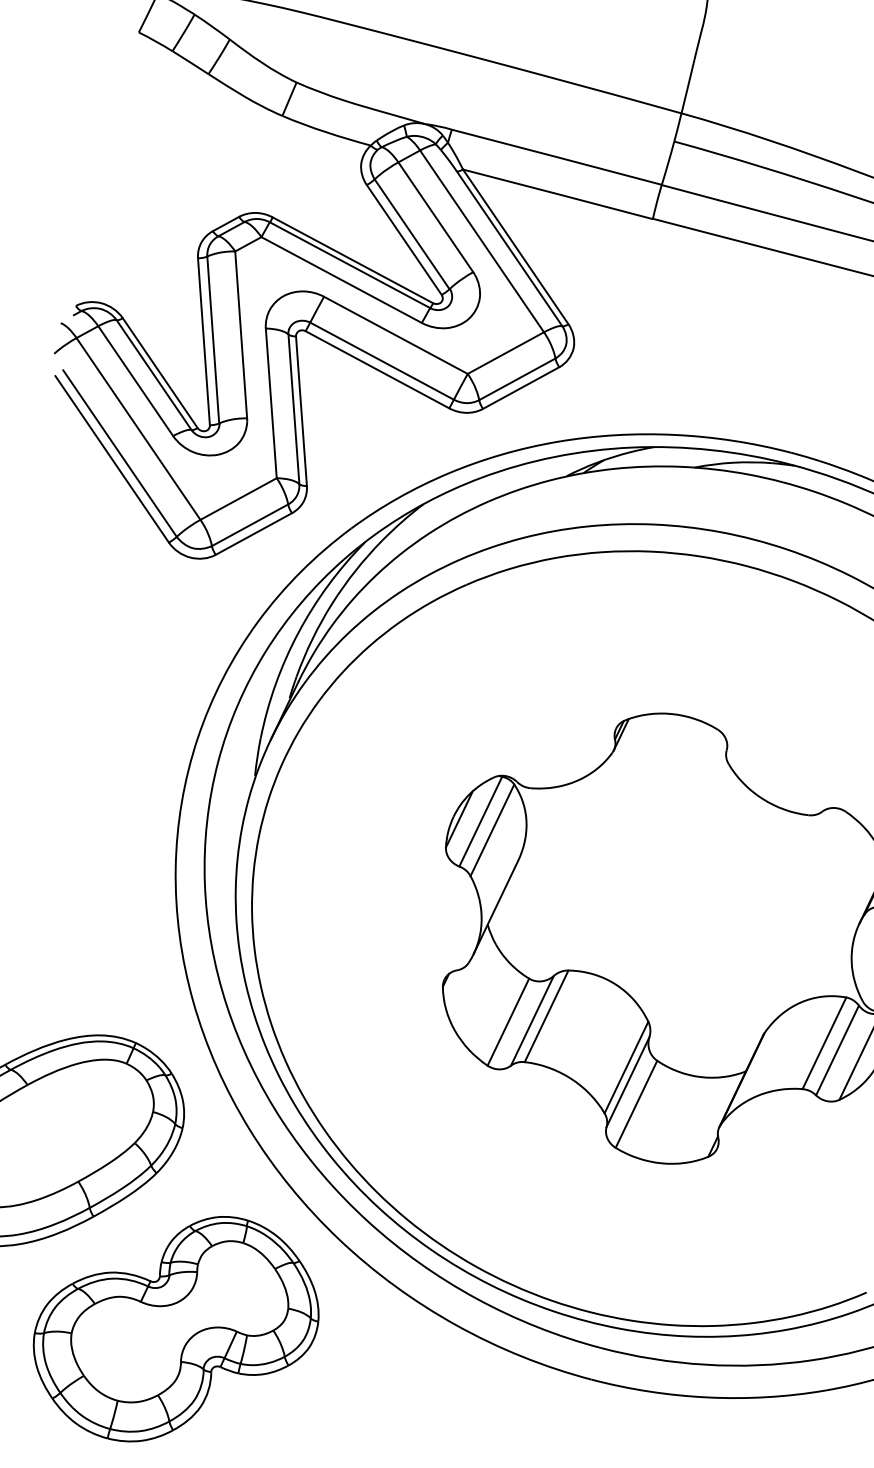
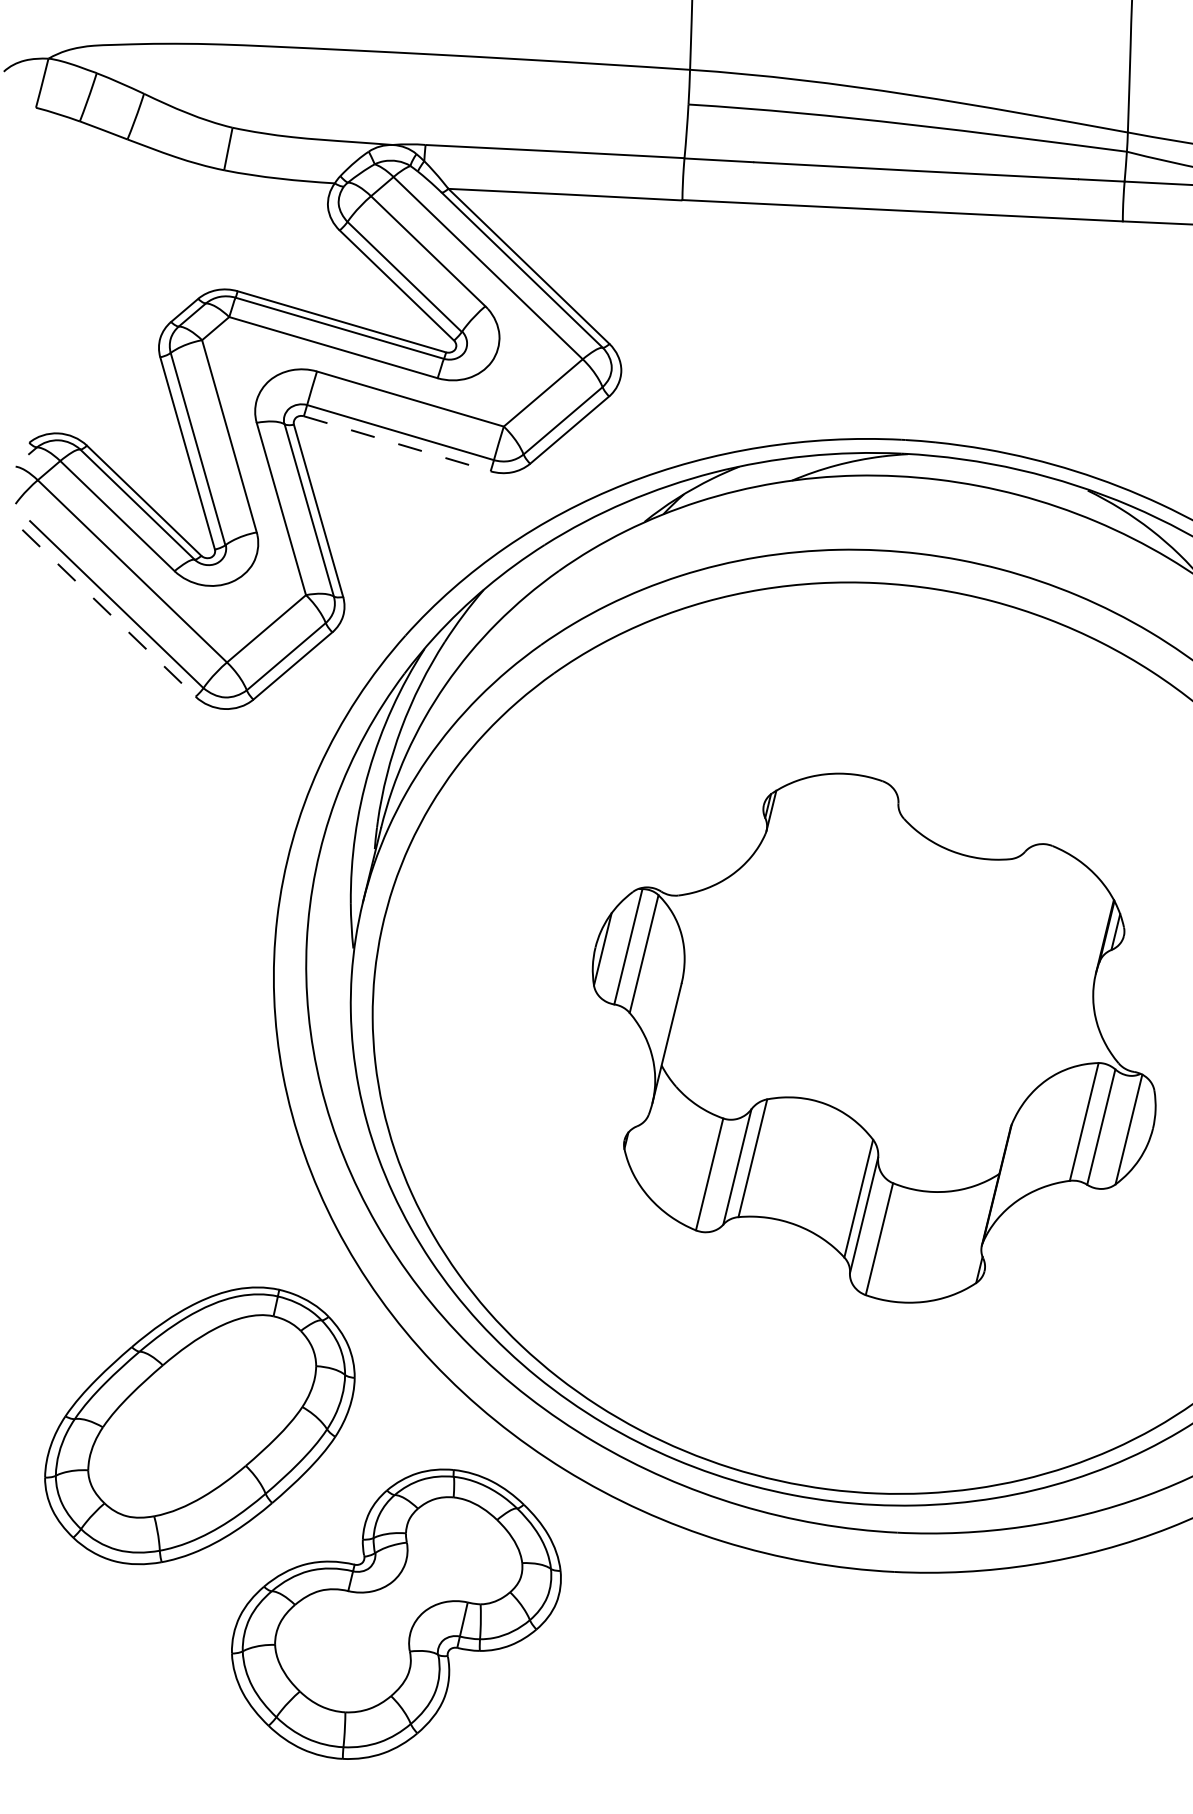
line: (377, 369) -> (397, 443), solid -> dashed
line: (112, 459) -> (109, 613), solid -> dashed

